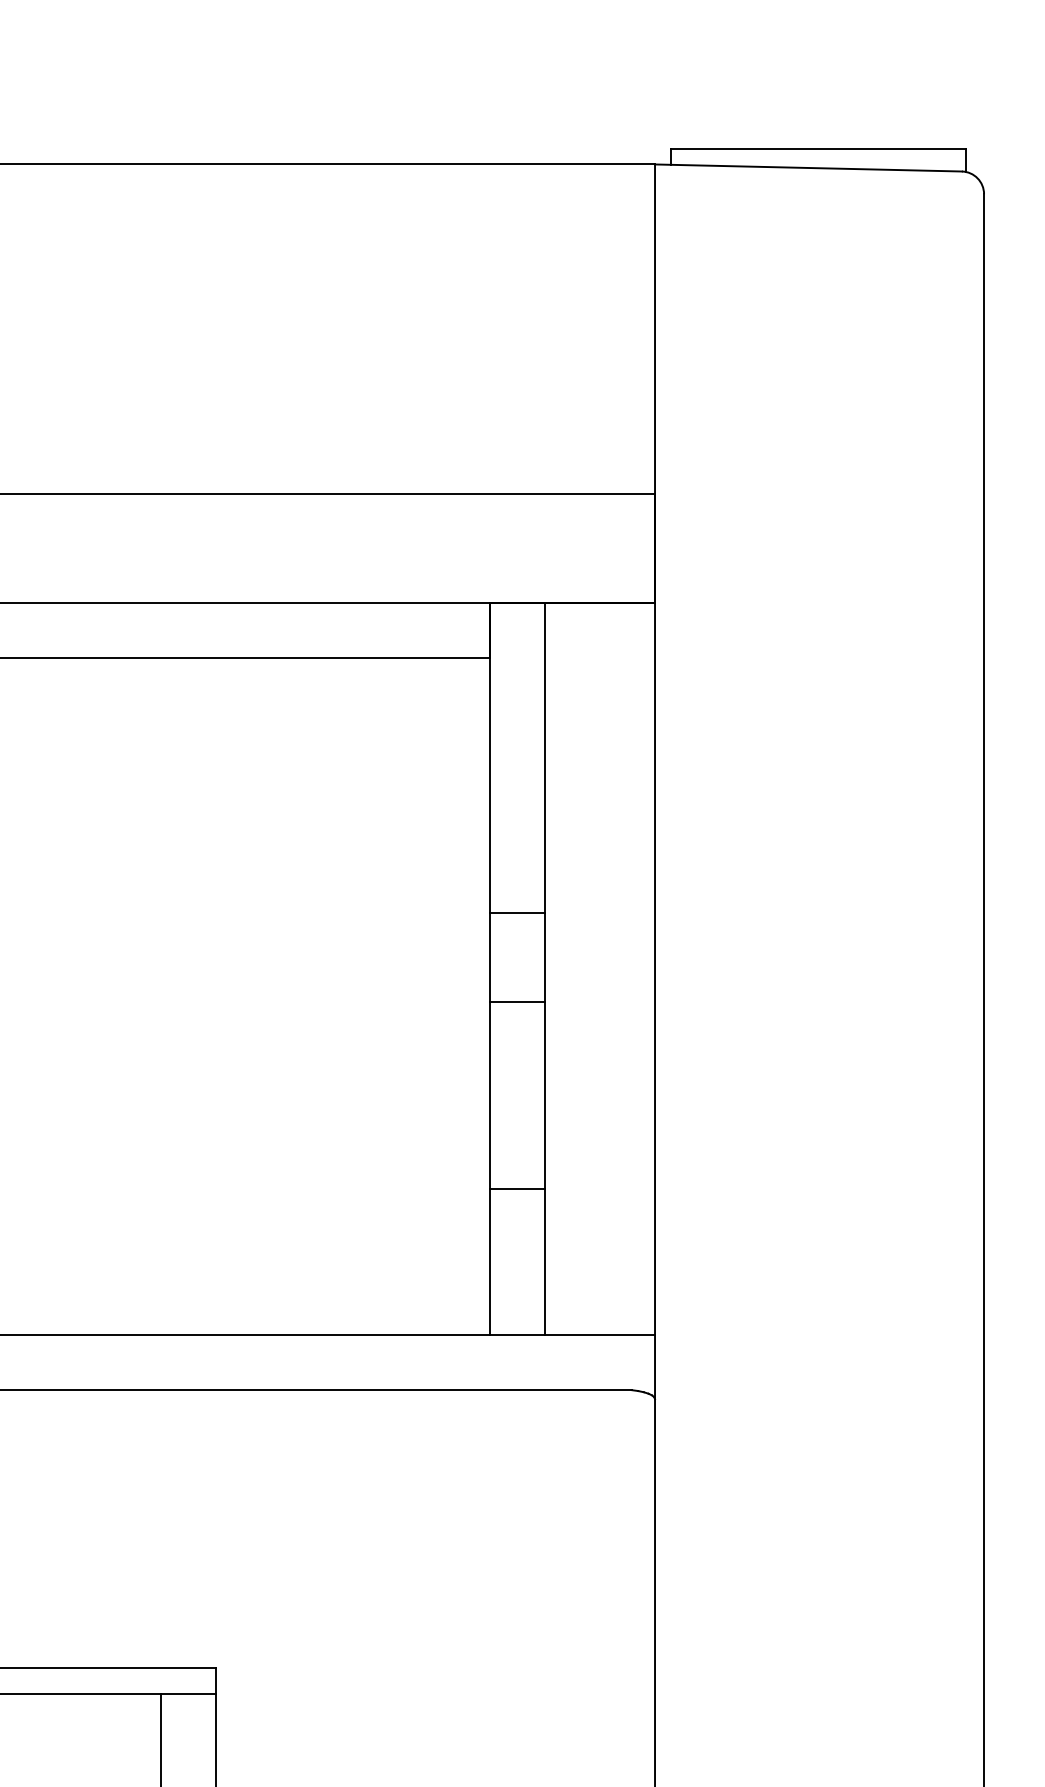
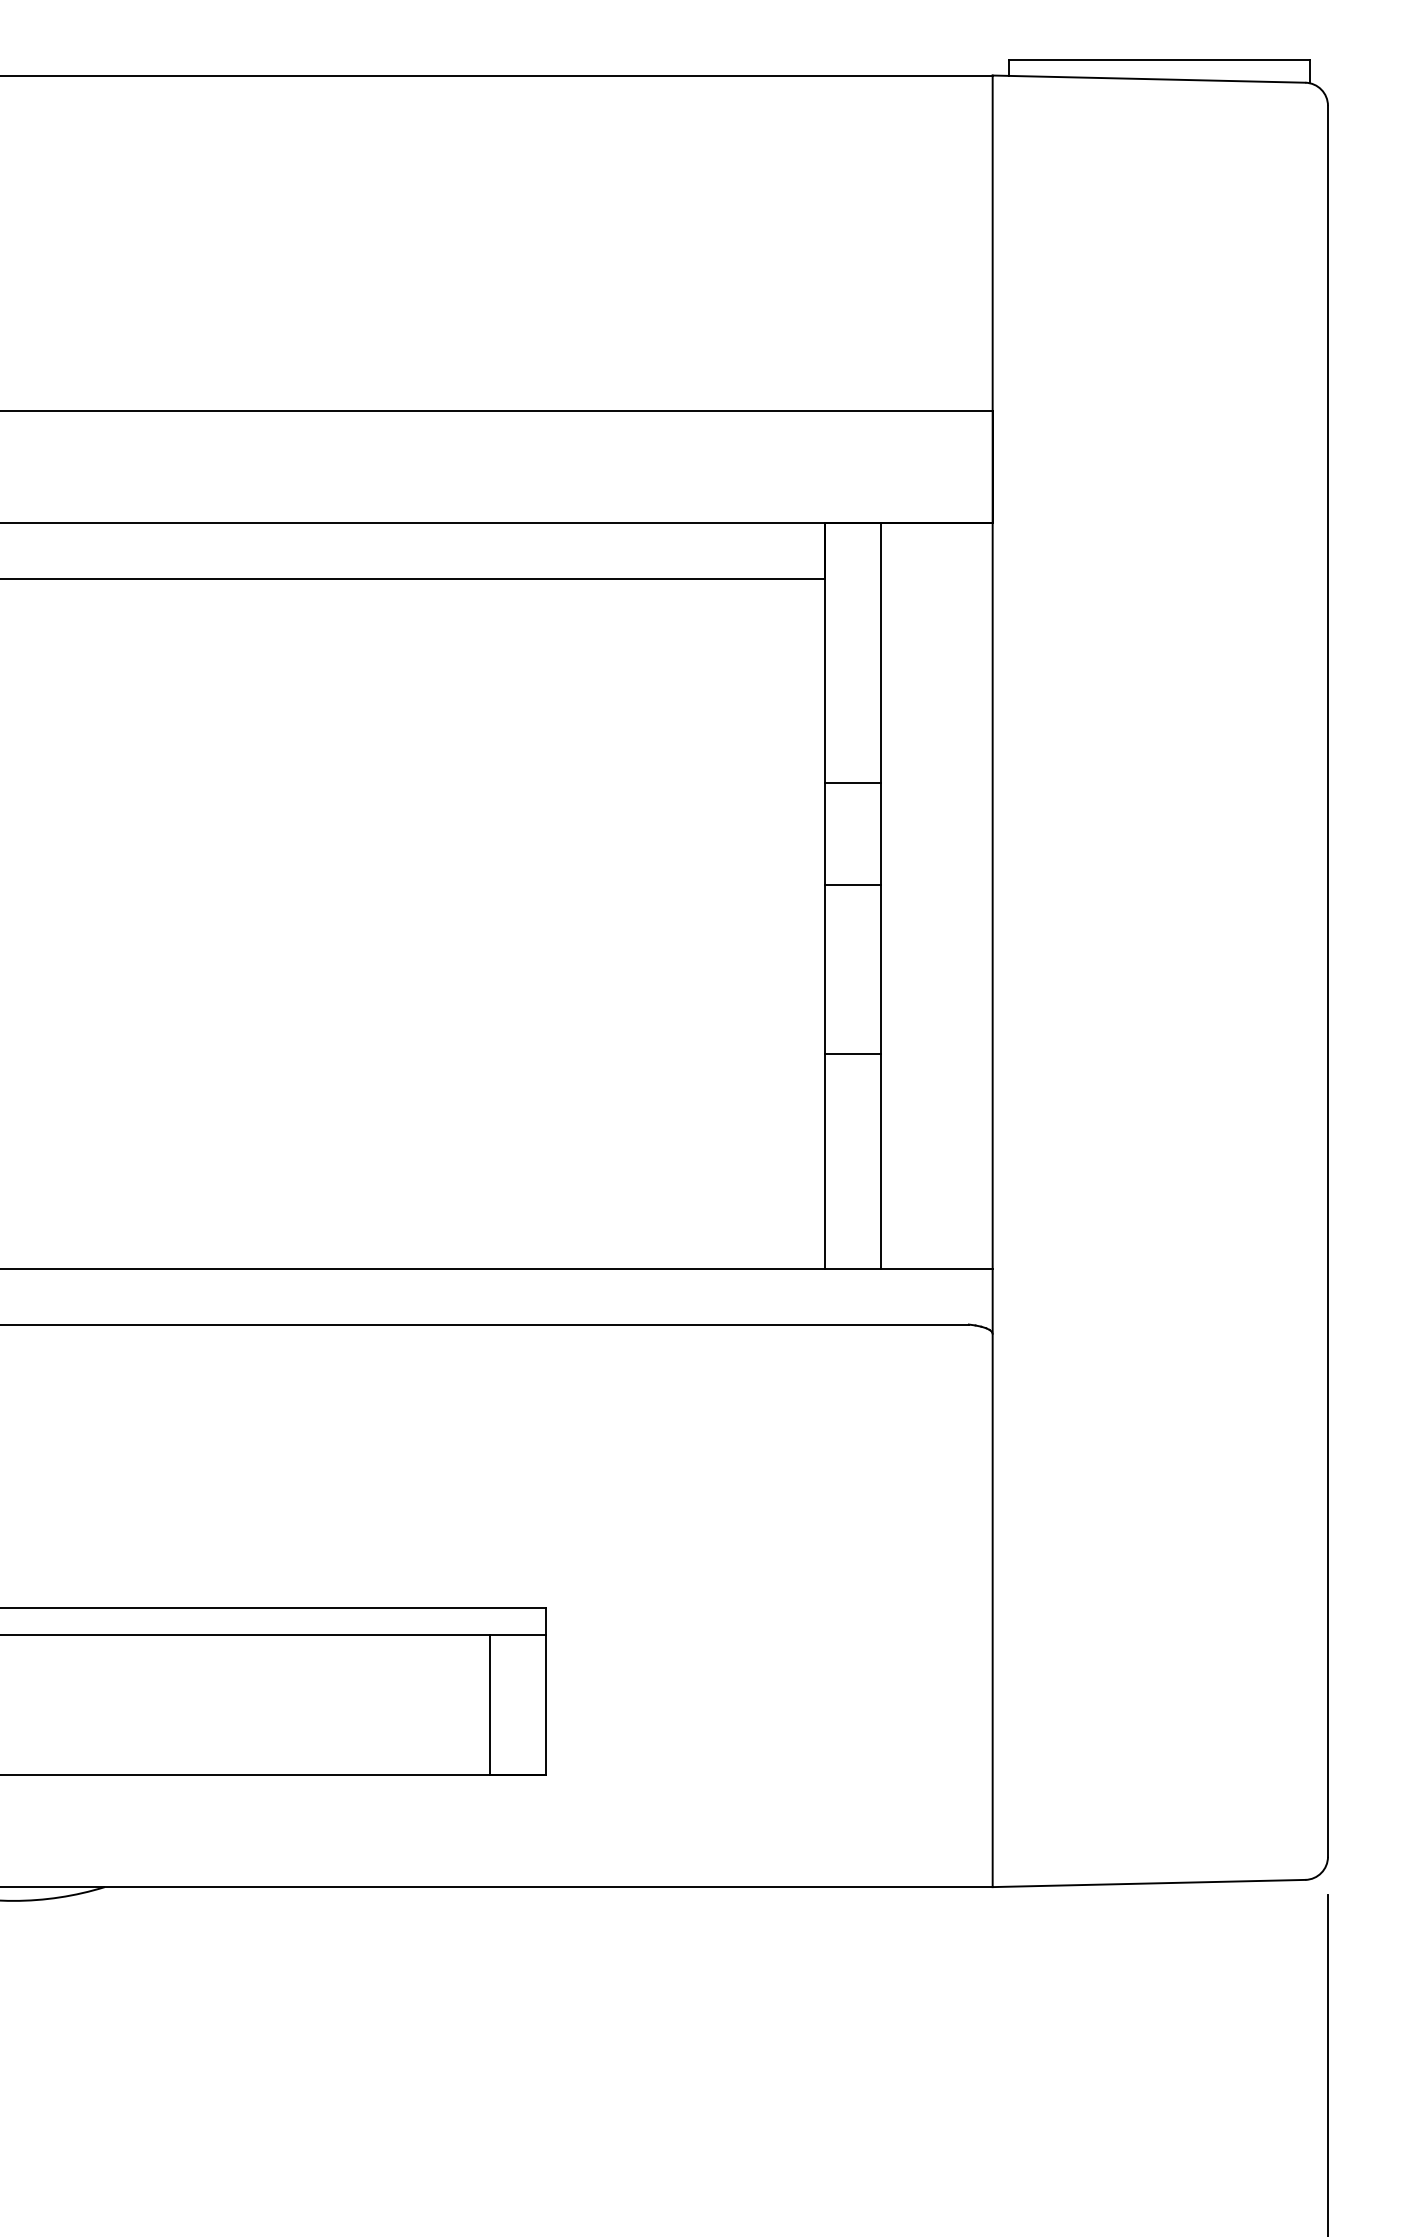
line: (517, 913) -> (852, 782), moved
line: (517, 1002) -> (852, 885), moved
line: (517, 1188) -> (852, 1053), moved

